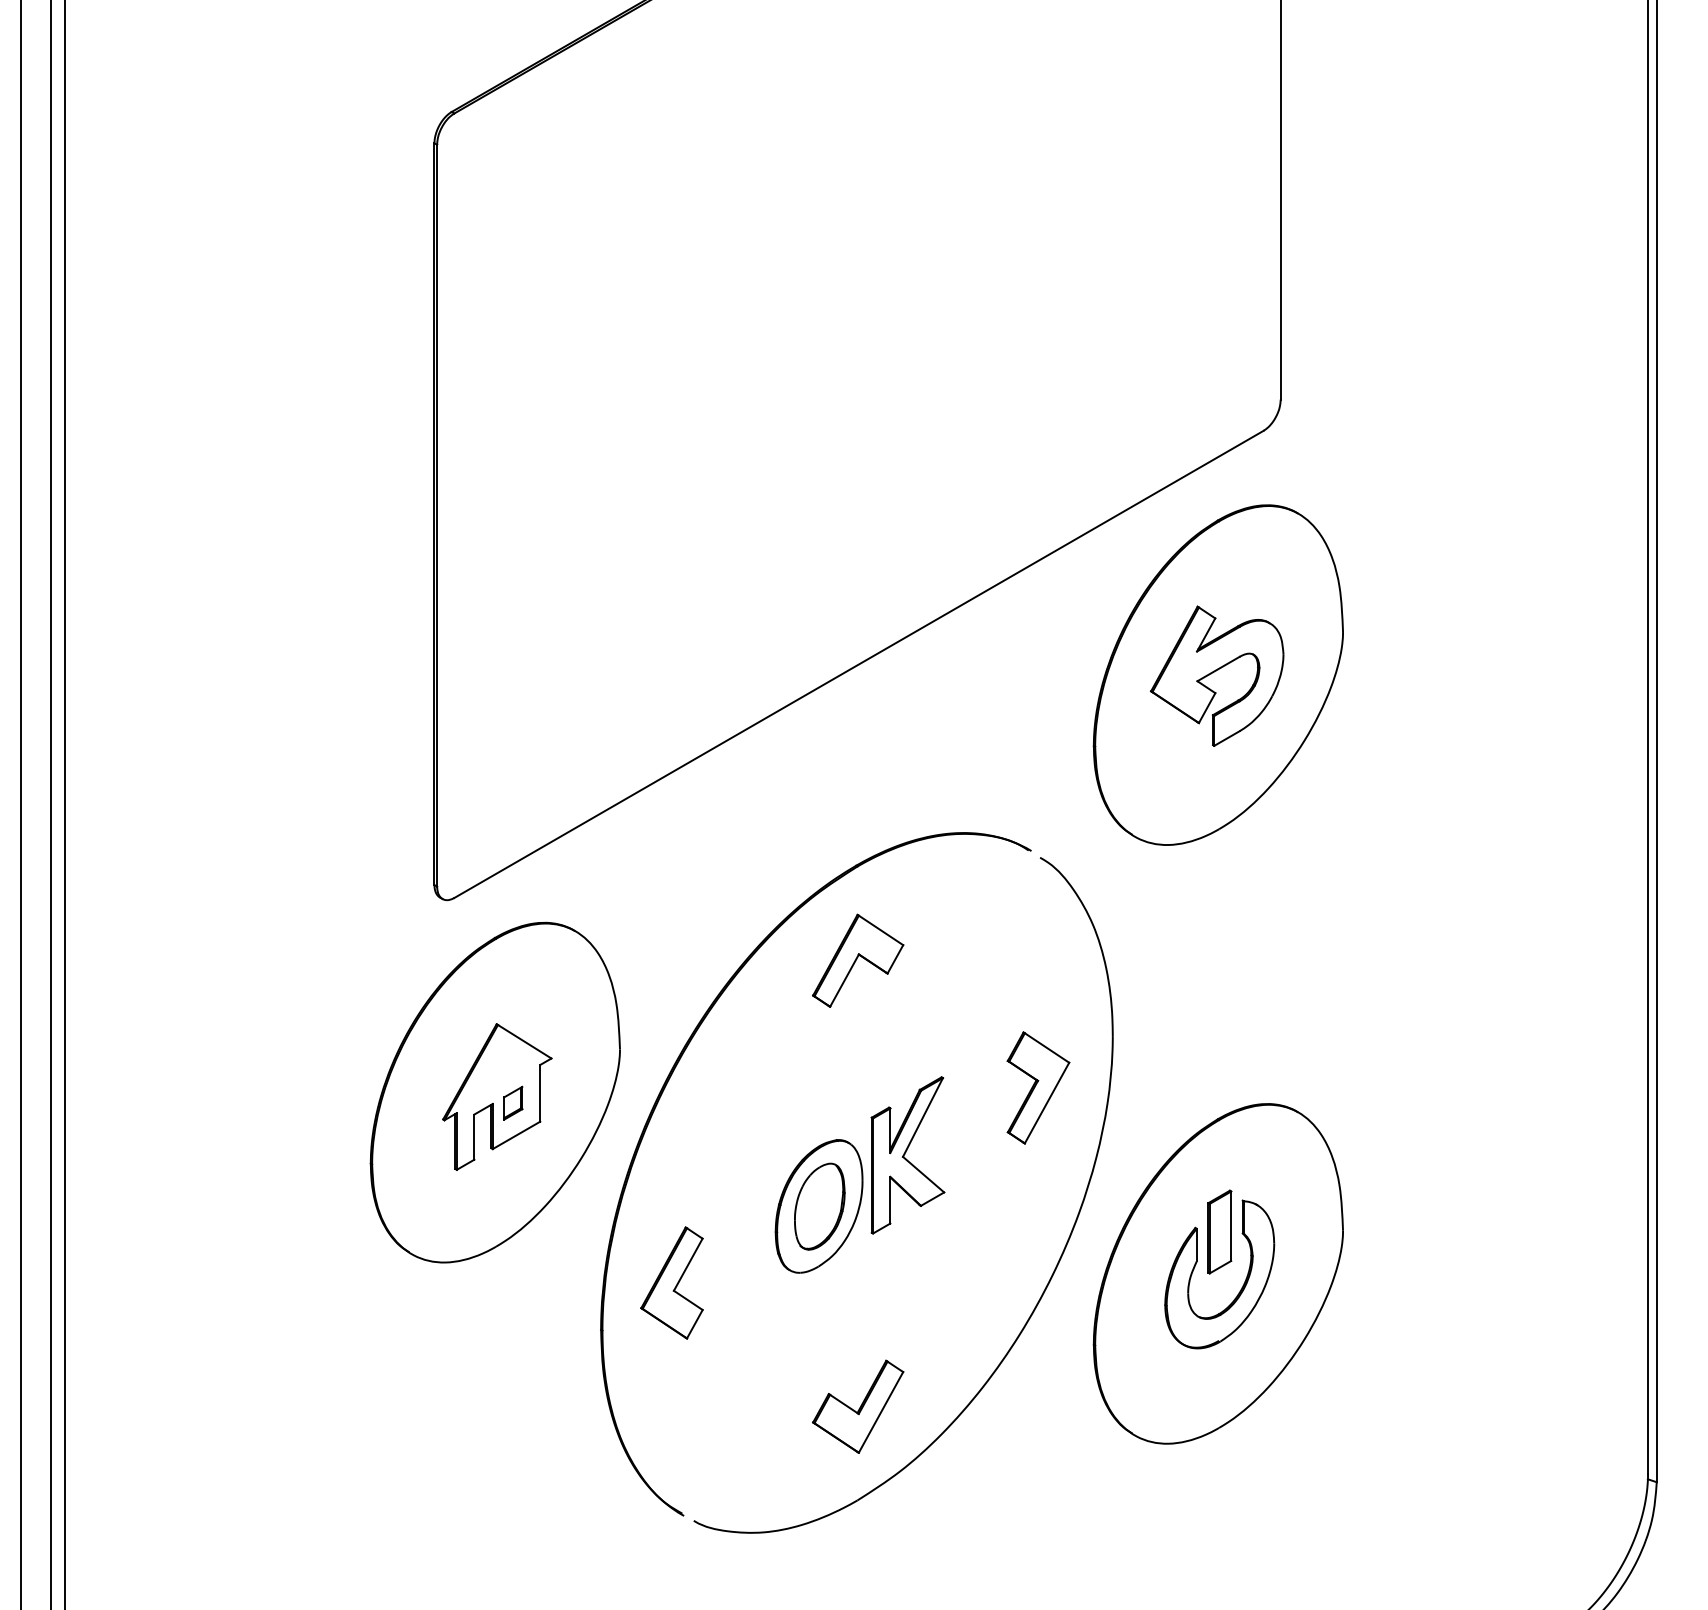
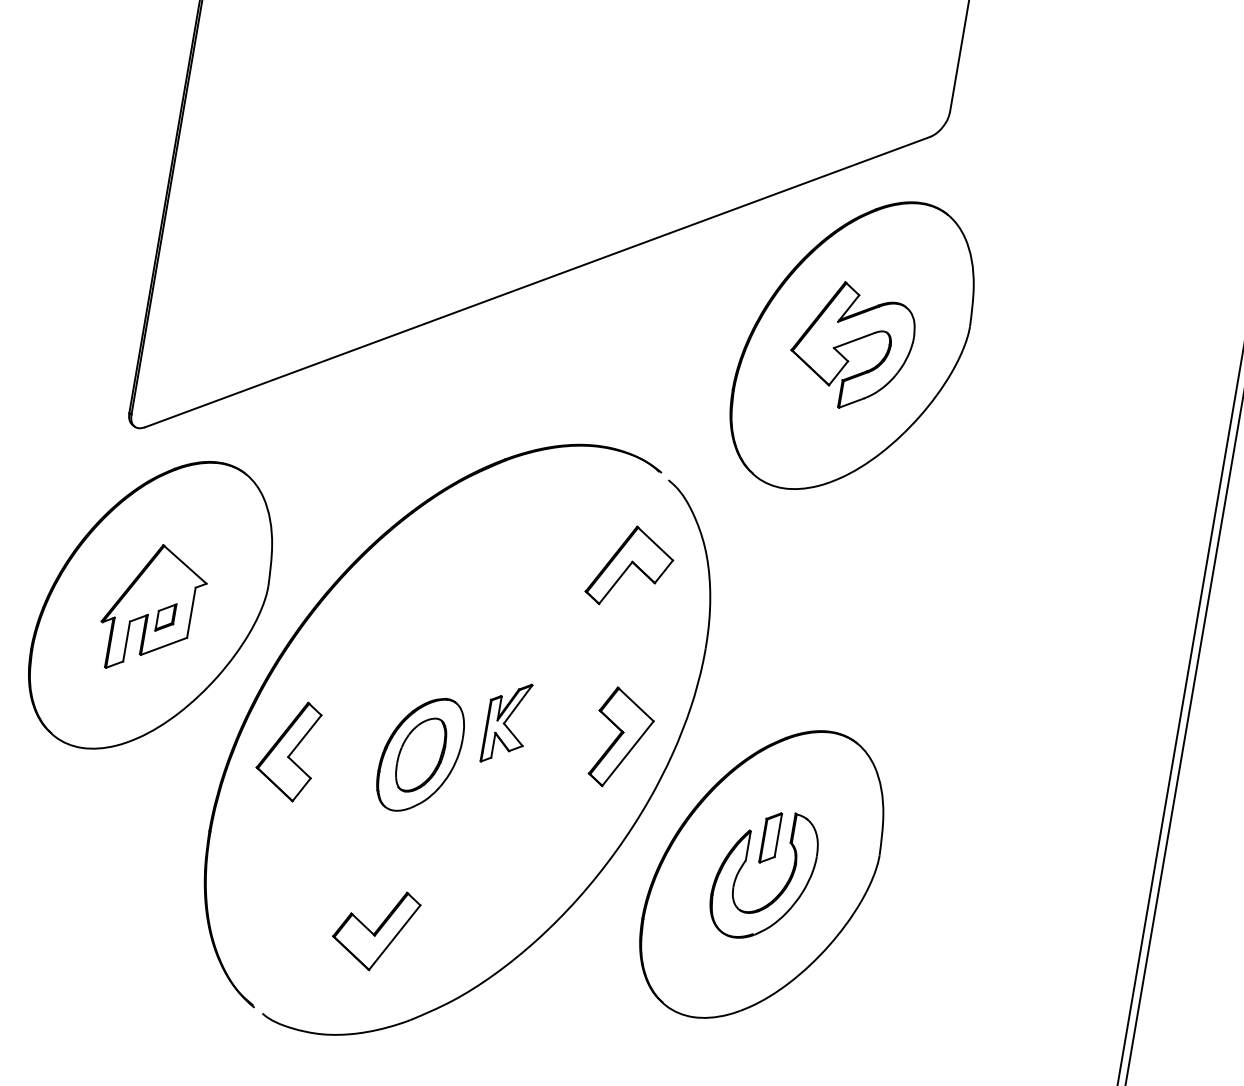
part: (858, 960) -> (631, 567), moved
part: (1038, 1087) -> (622, 738), moved
part: (907, 1155) -> (506, 723), size x0.6
part: (1219, 1231) -> (770, 837), size x0.7
part: (671, 1282) -> (287, 749), moved
part: (858, 1406) -> (375, 928), moved

